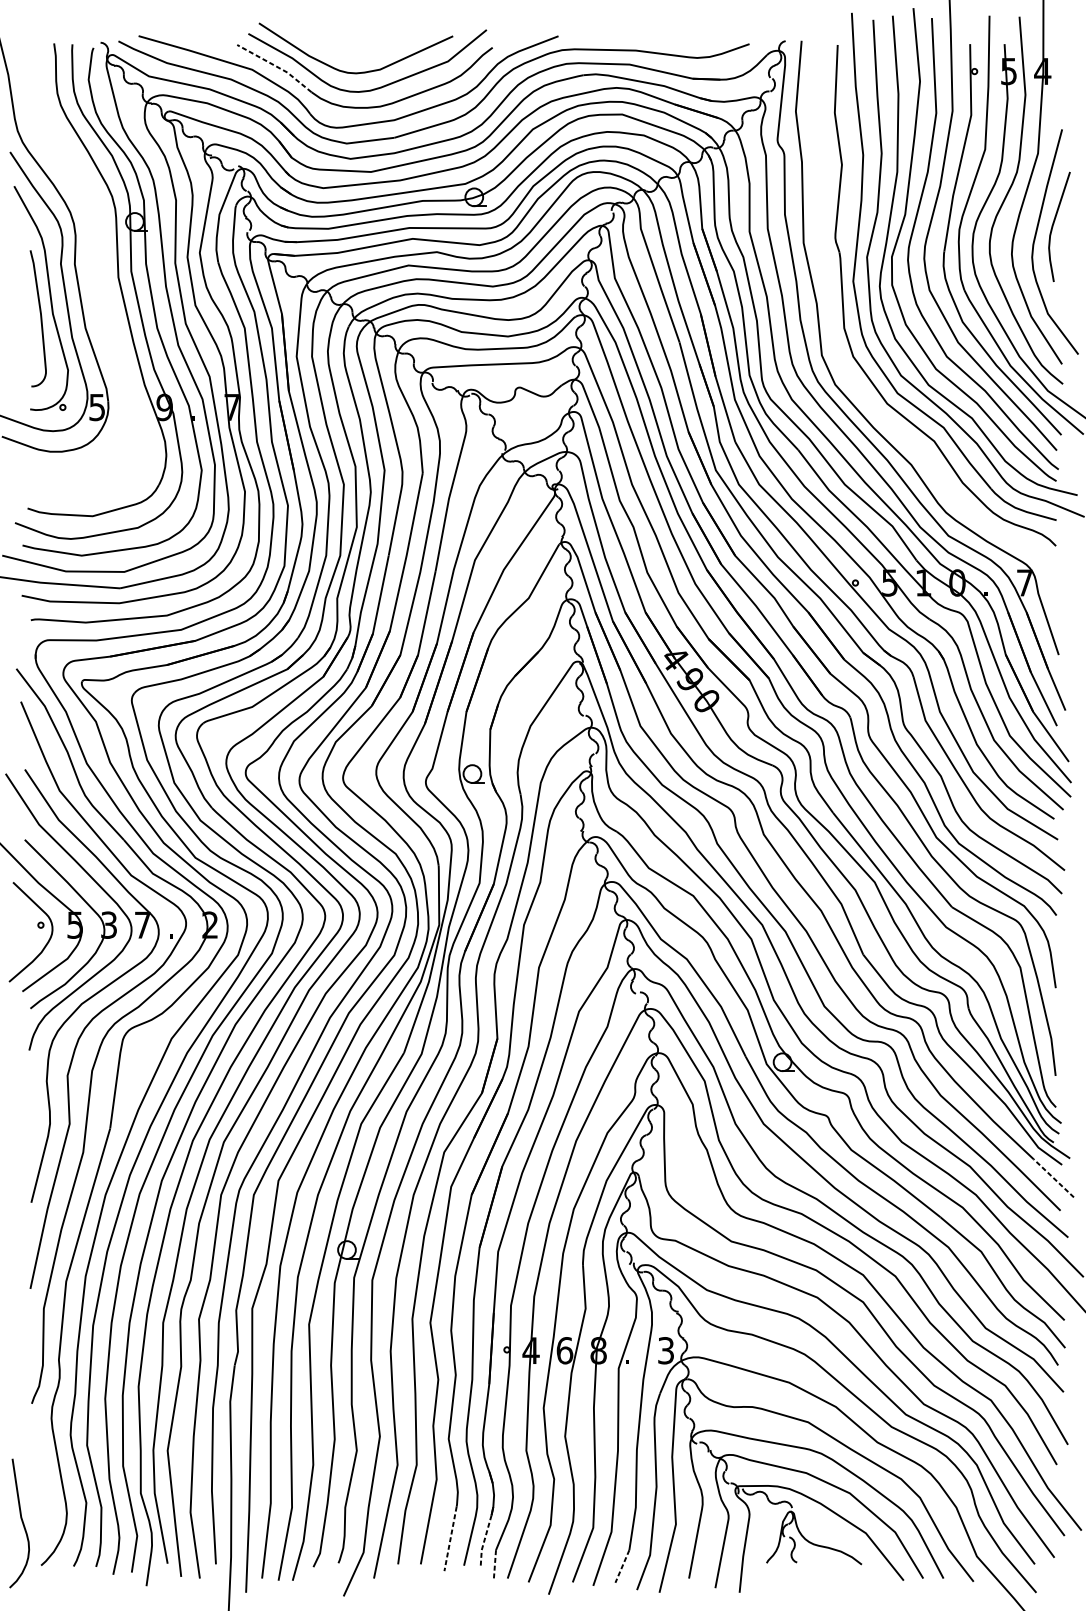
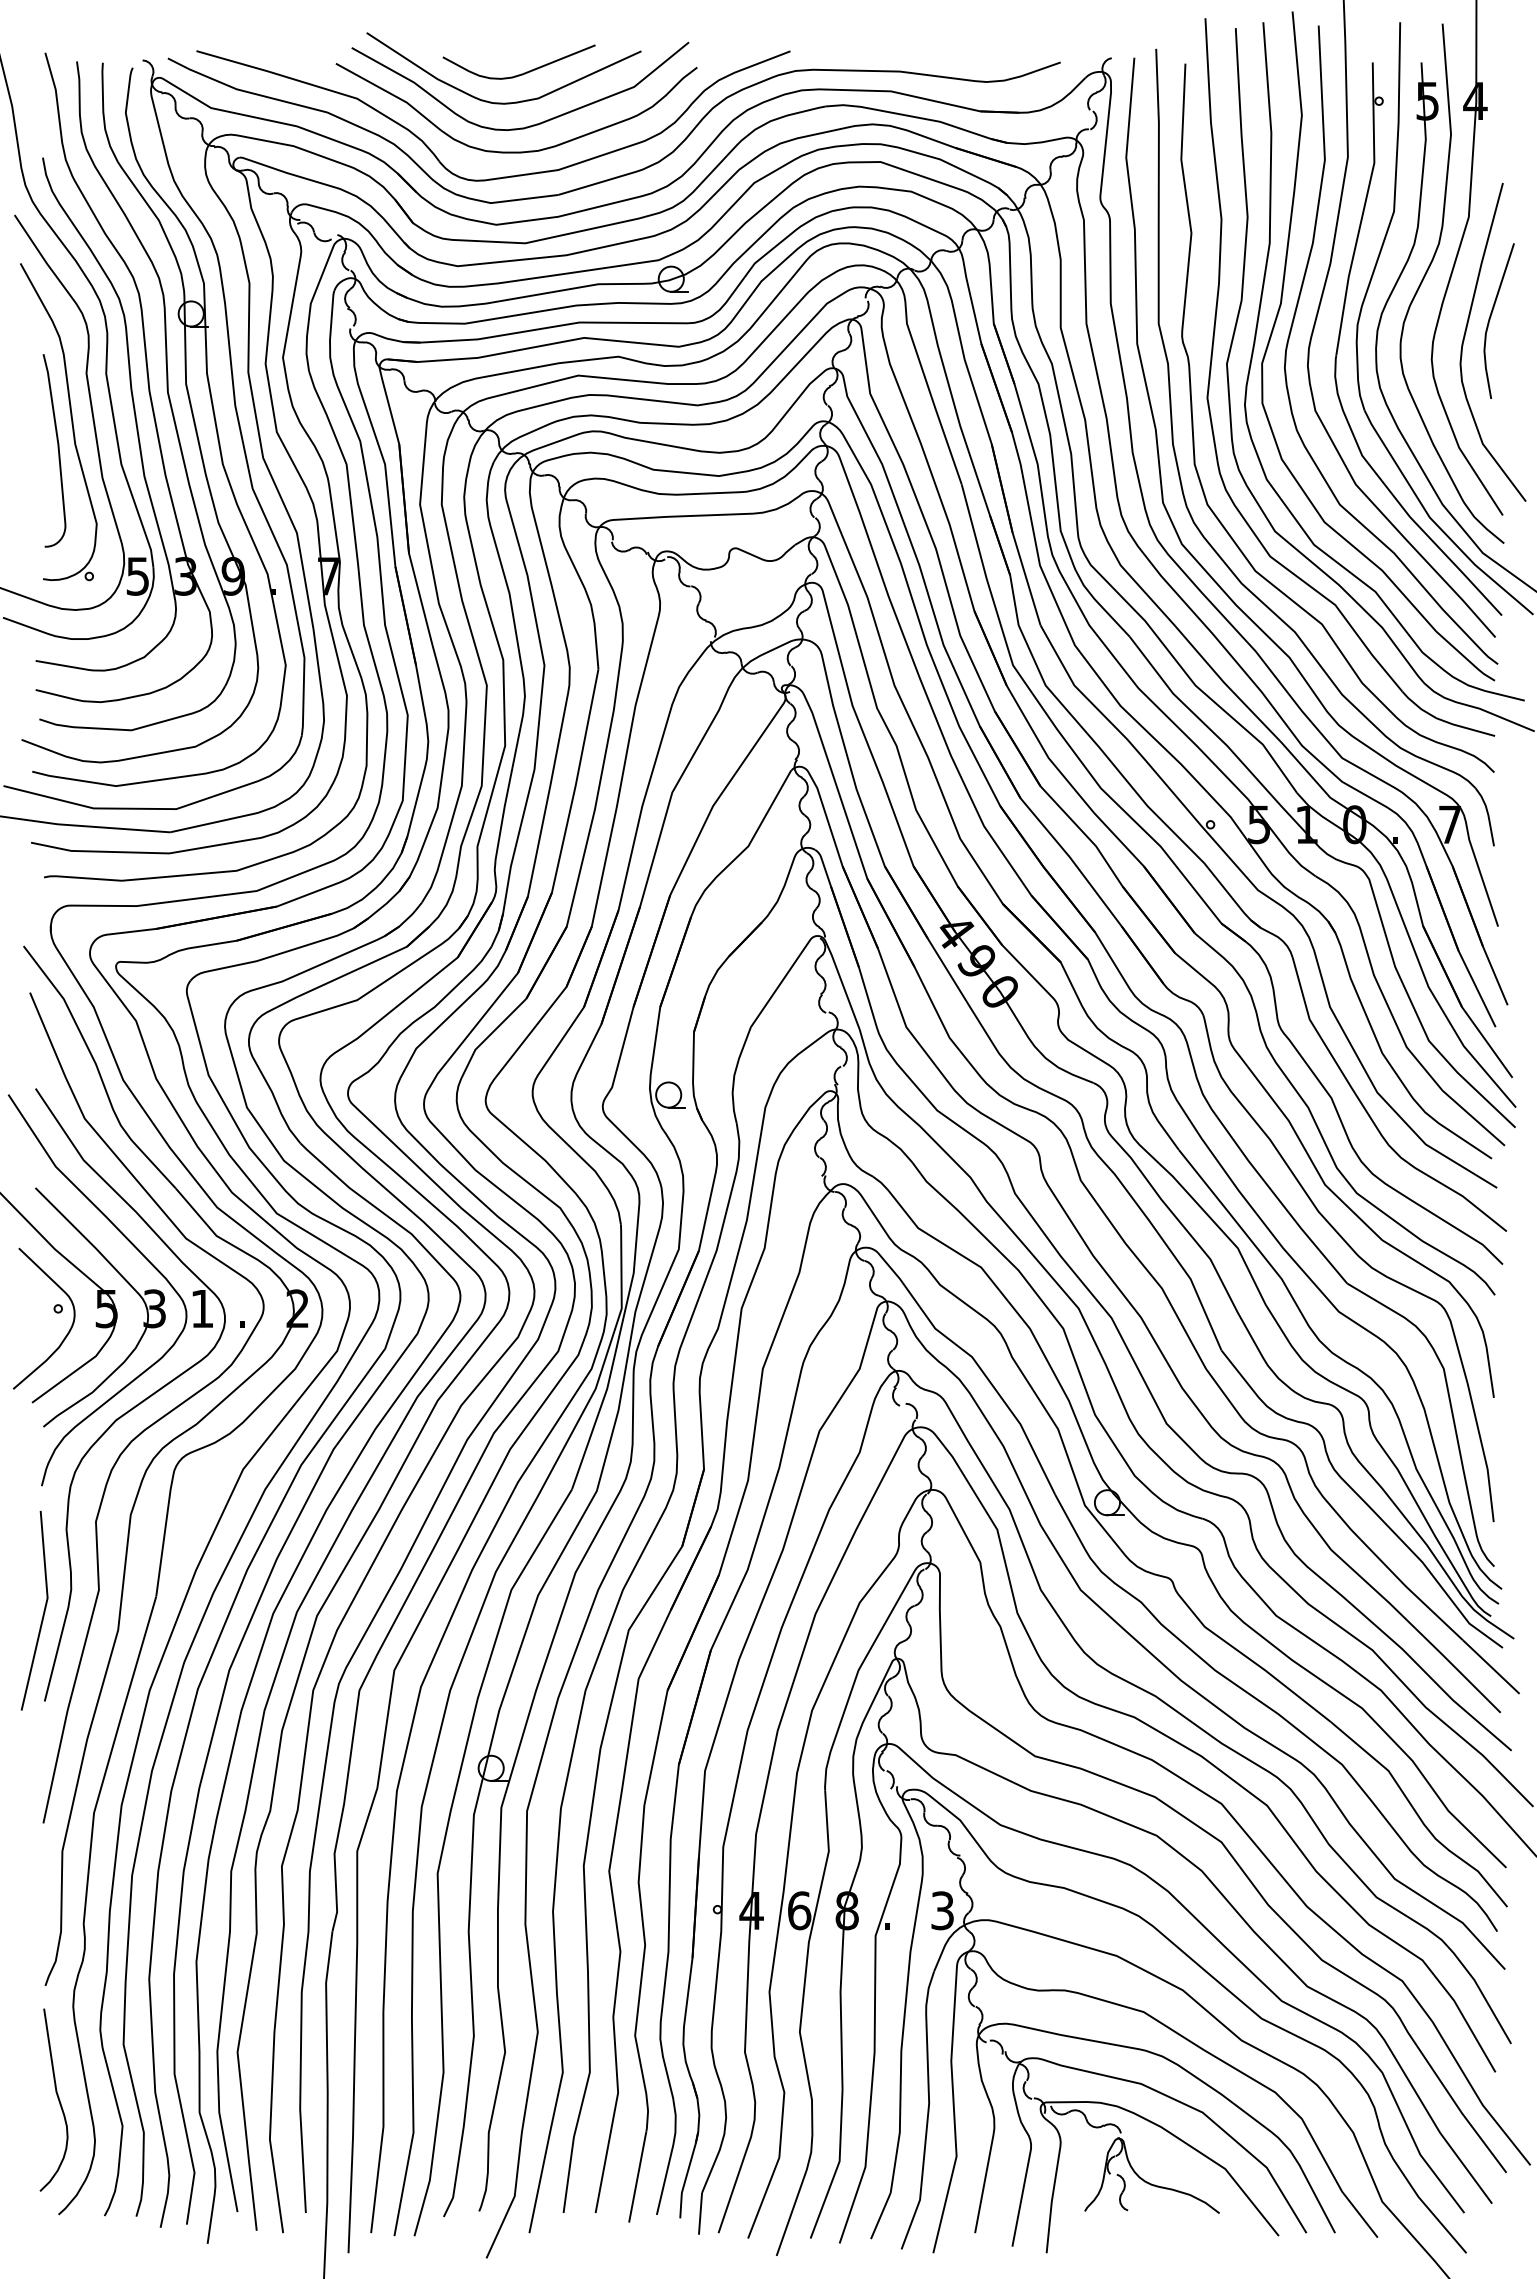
curve: (368, 51) -> (521, 73), added
line: (276, 66) -> (391, 93), dashed -> solid
part: (87, 266) -> (123, 377), added
part: (834, 335) -> (1180, 474), added
text: (142, 924) -> (202, 1308), 7 -> 1
line: (29, 1141) -> (42, 1614), added
line: (1053, 1178) -> (1490, 1666), dashed -> solid
curve: (22, 1522) -> (57, 2098), moved
line: (450, 1539) -> (637, 2177), dashed -> solid
line: (484, 1542) -> (685, 2181), dashed -> solid
line: (494, 1564) -> (700, 2213), dashed -> solid
line: (622, 1566) -> (880, 2216), dashed -> solid

